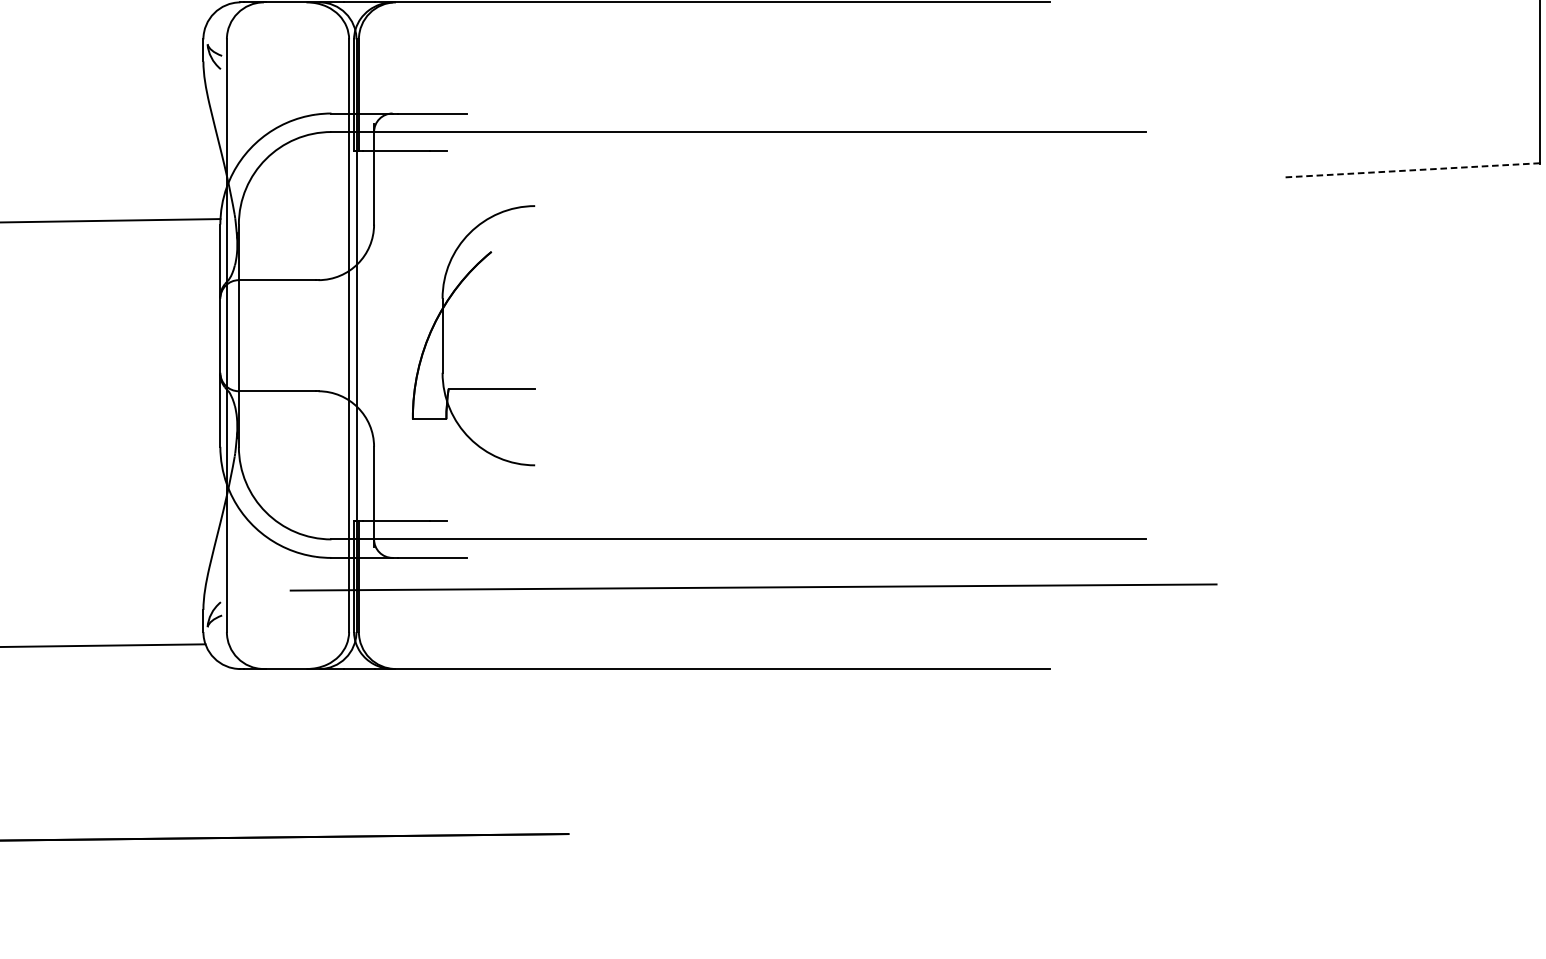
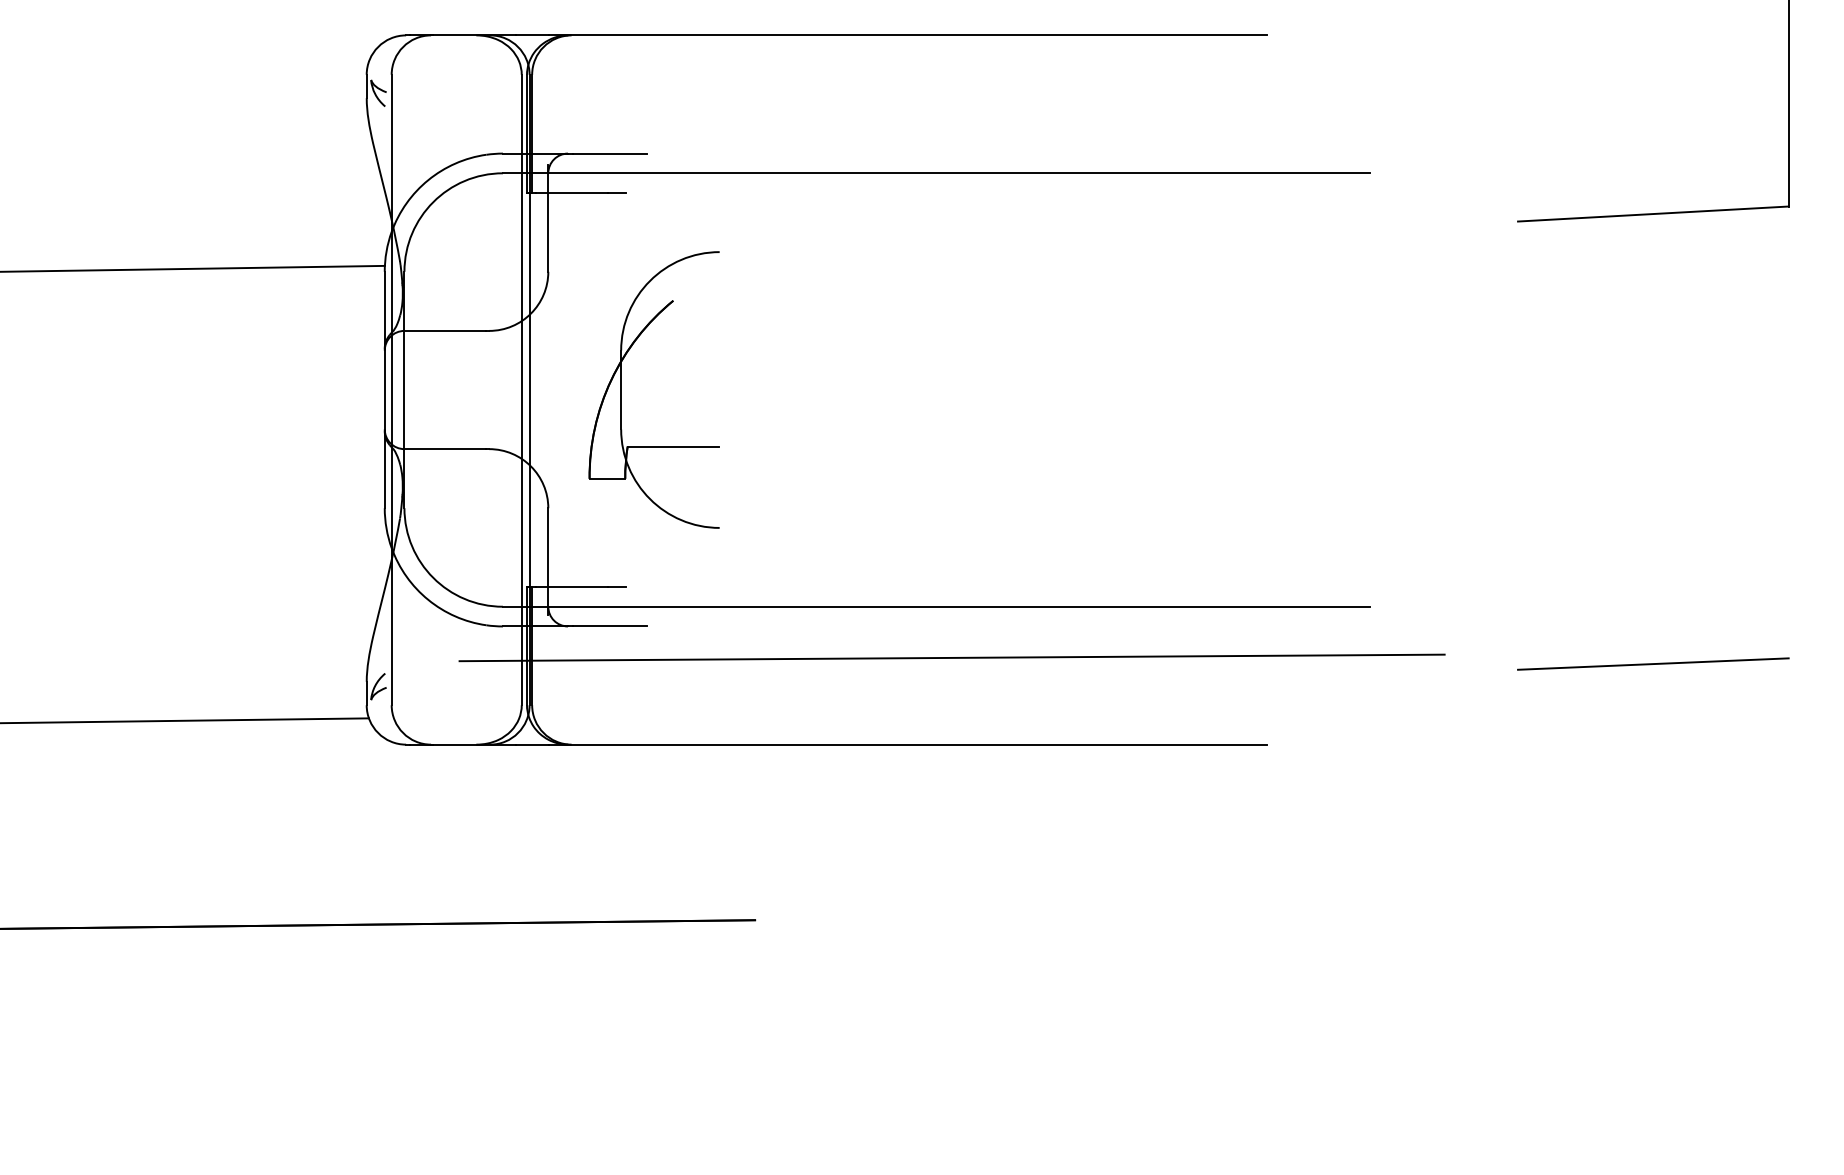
line: (1412, 170) -> (1653, 214), dashed -> solid
line: (1412, 592) -> (1653, 663), added

